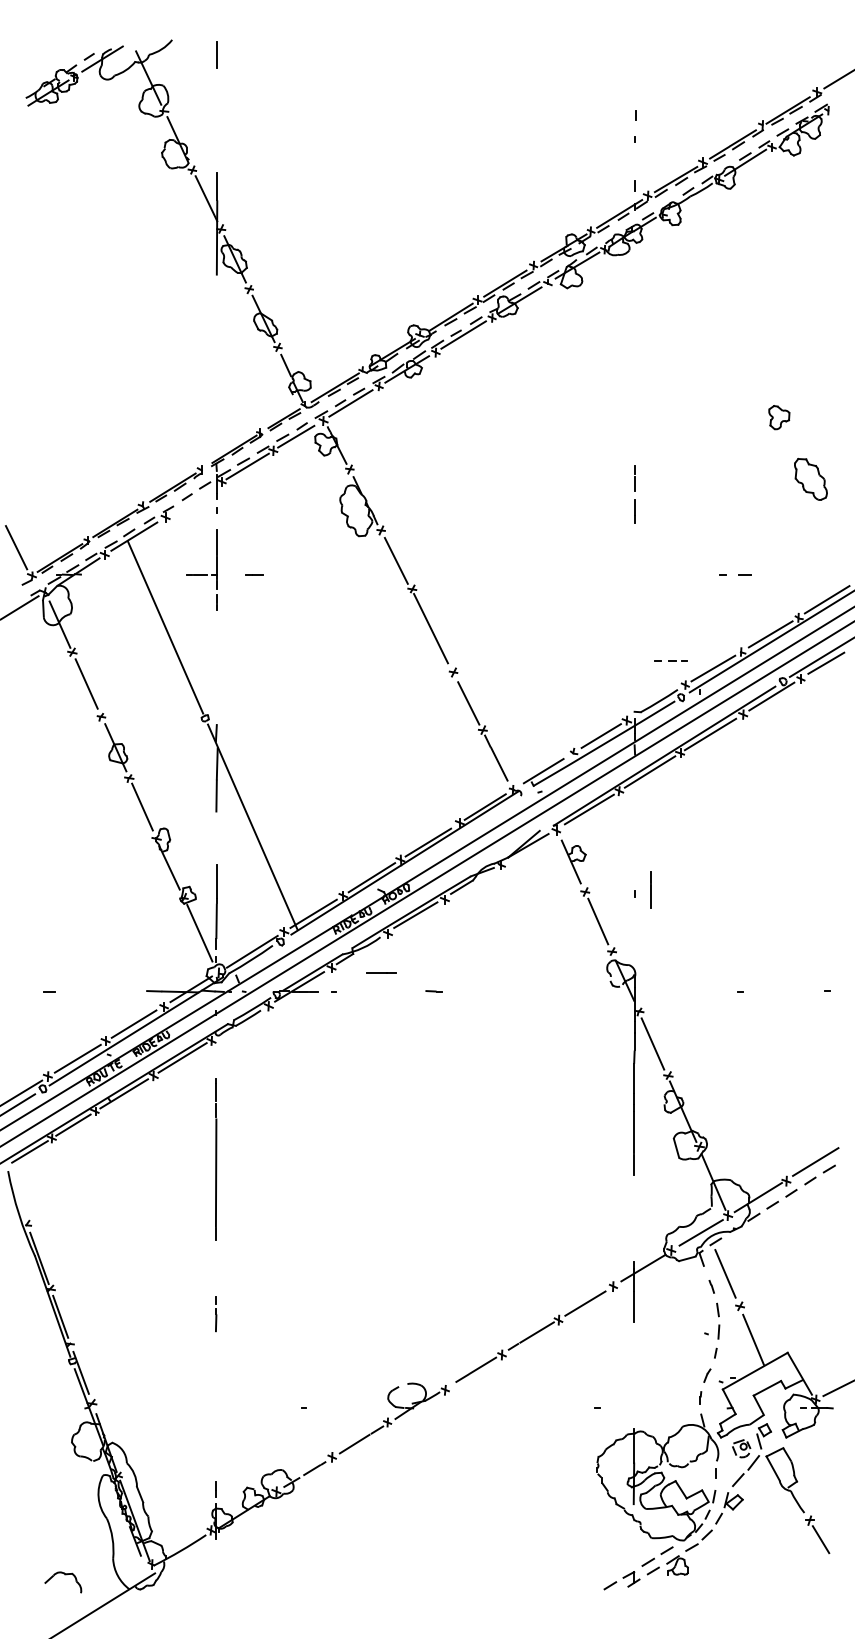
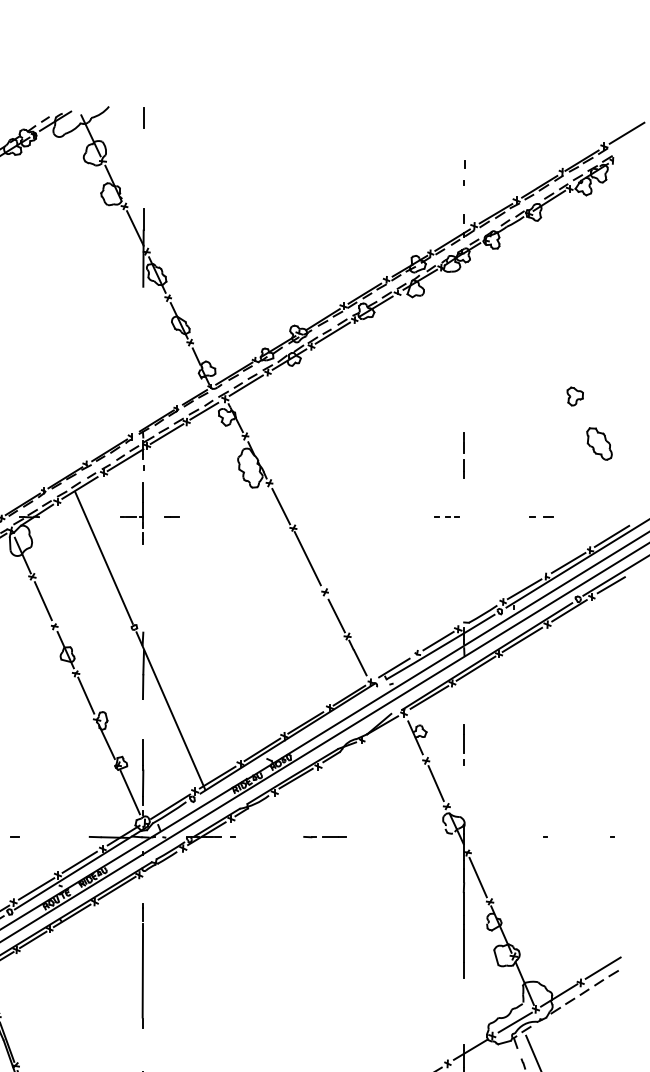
line: (193, 500) -> (125, 460), added
line: (670, 660) -> (446, 517), moved
line: (650, 889) -> (464, 738), moved
line: (381, 972) -> (334, 837), moved

